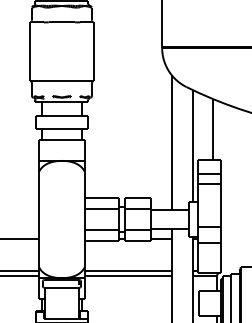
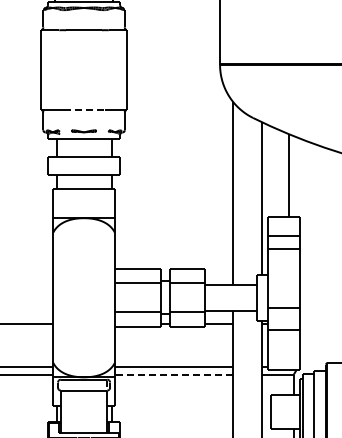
line: (62, 81) -> (84, 110), solid -> dashed
line: (127, 276) -> (173, 374), solid -> dashed

